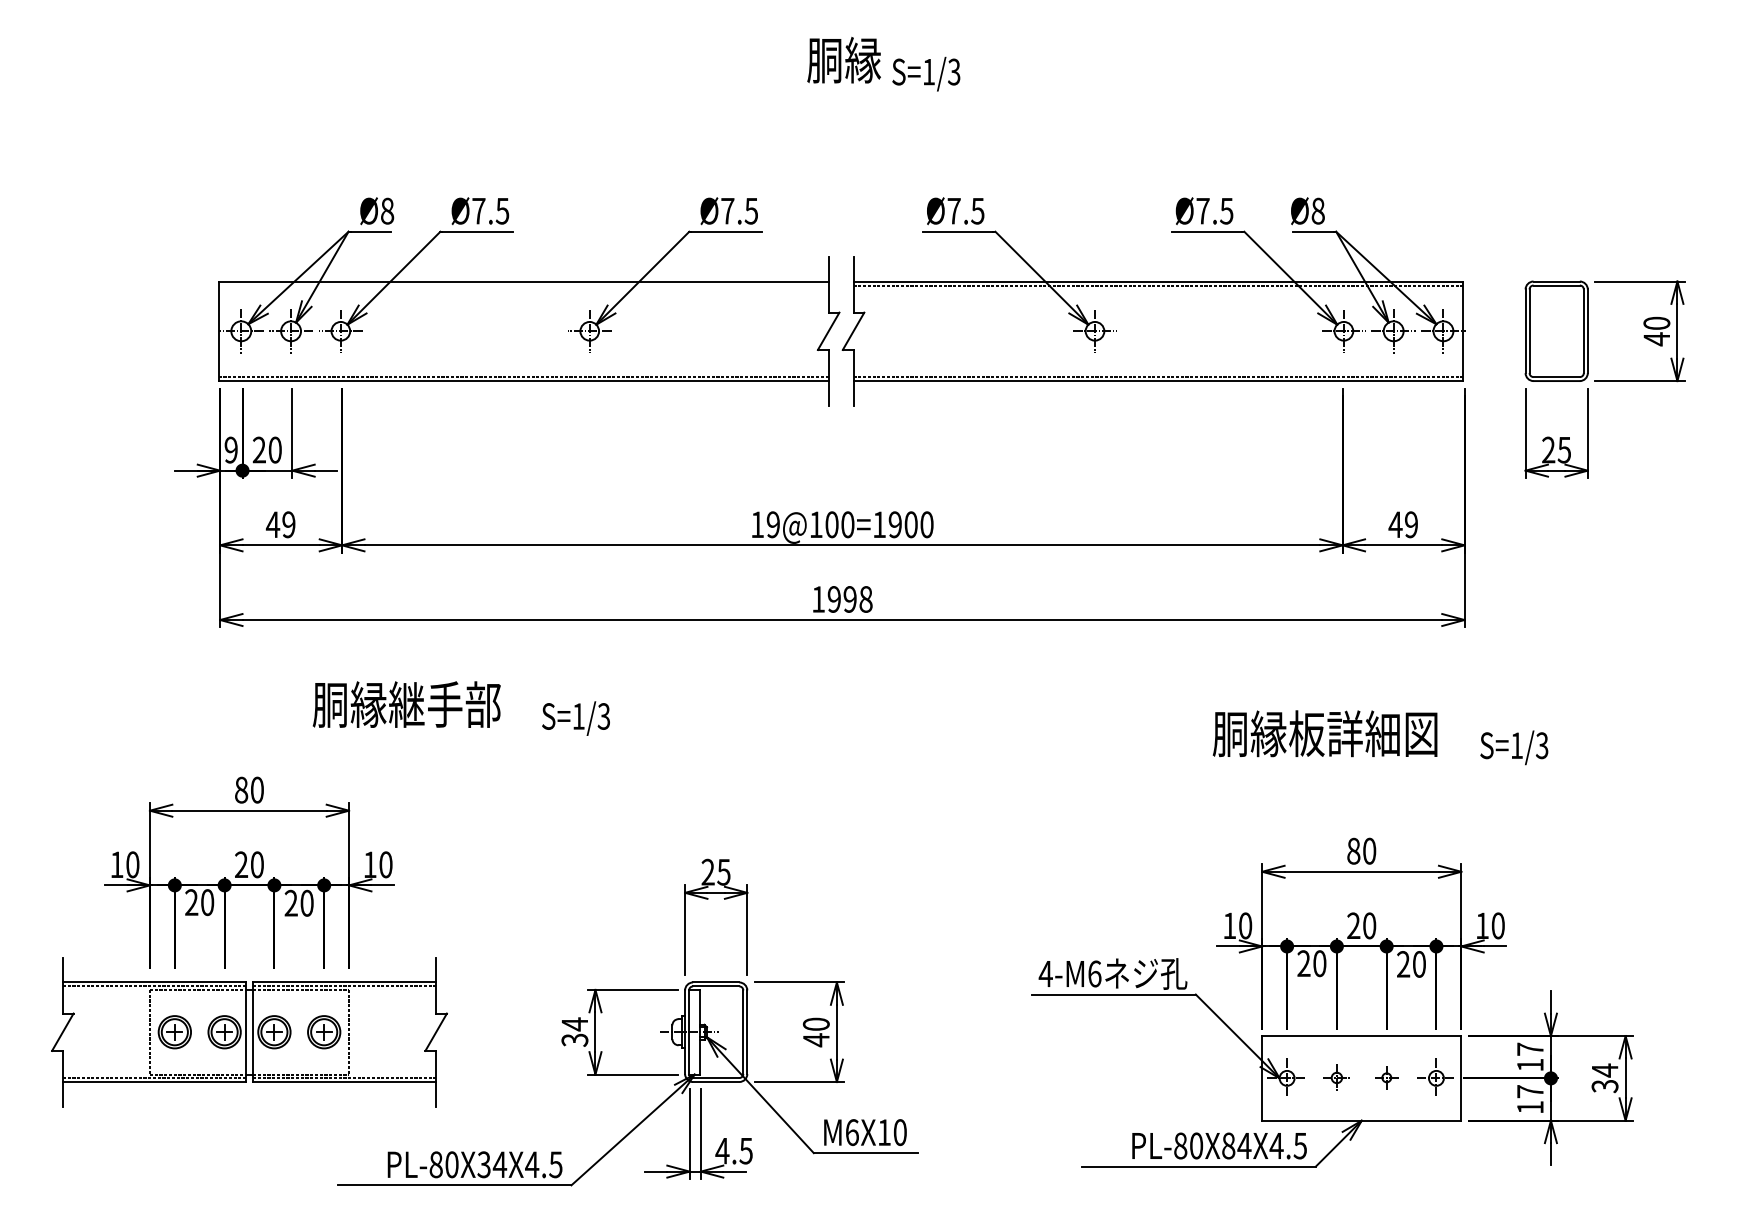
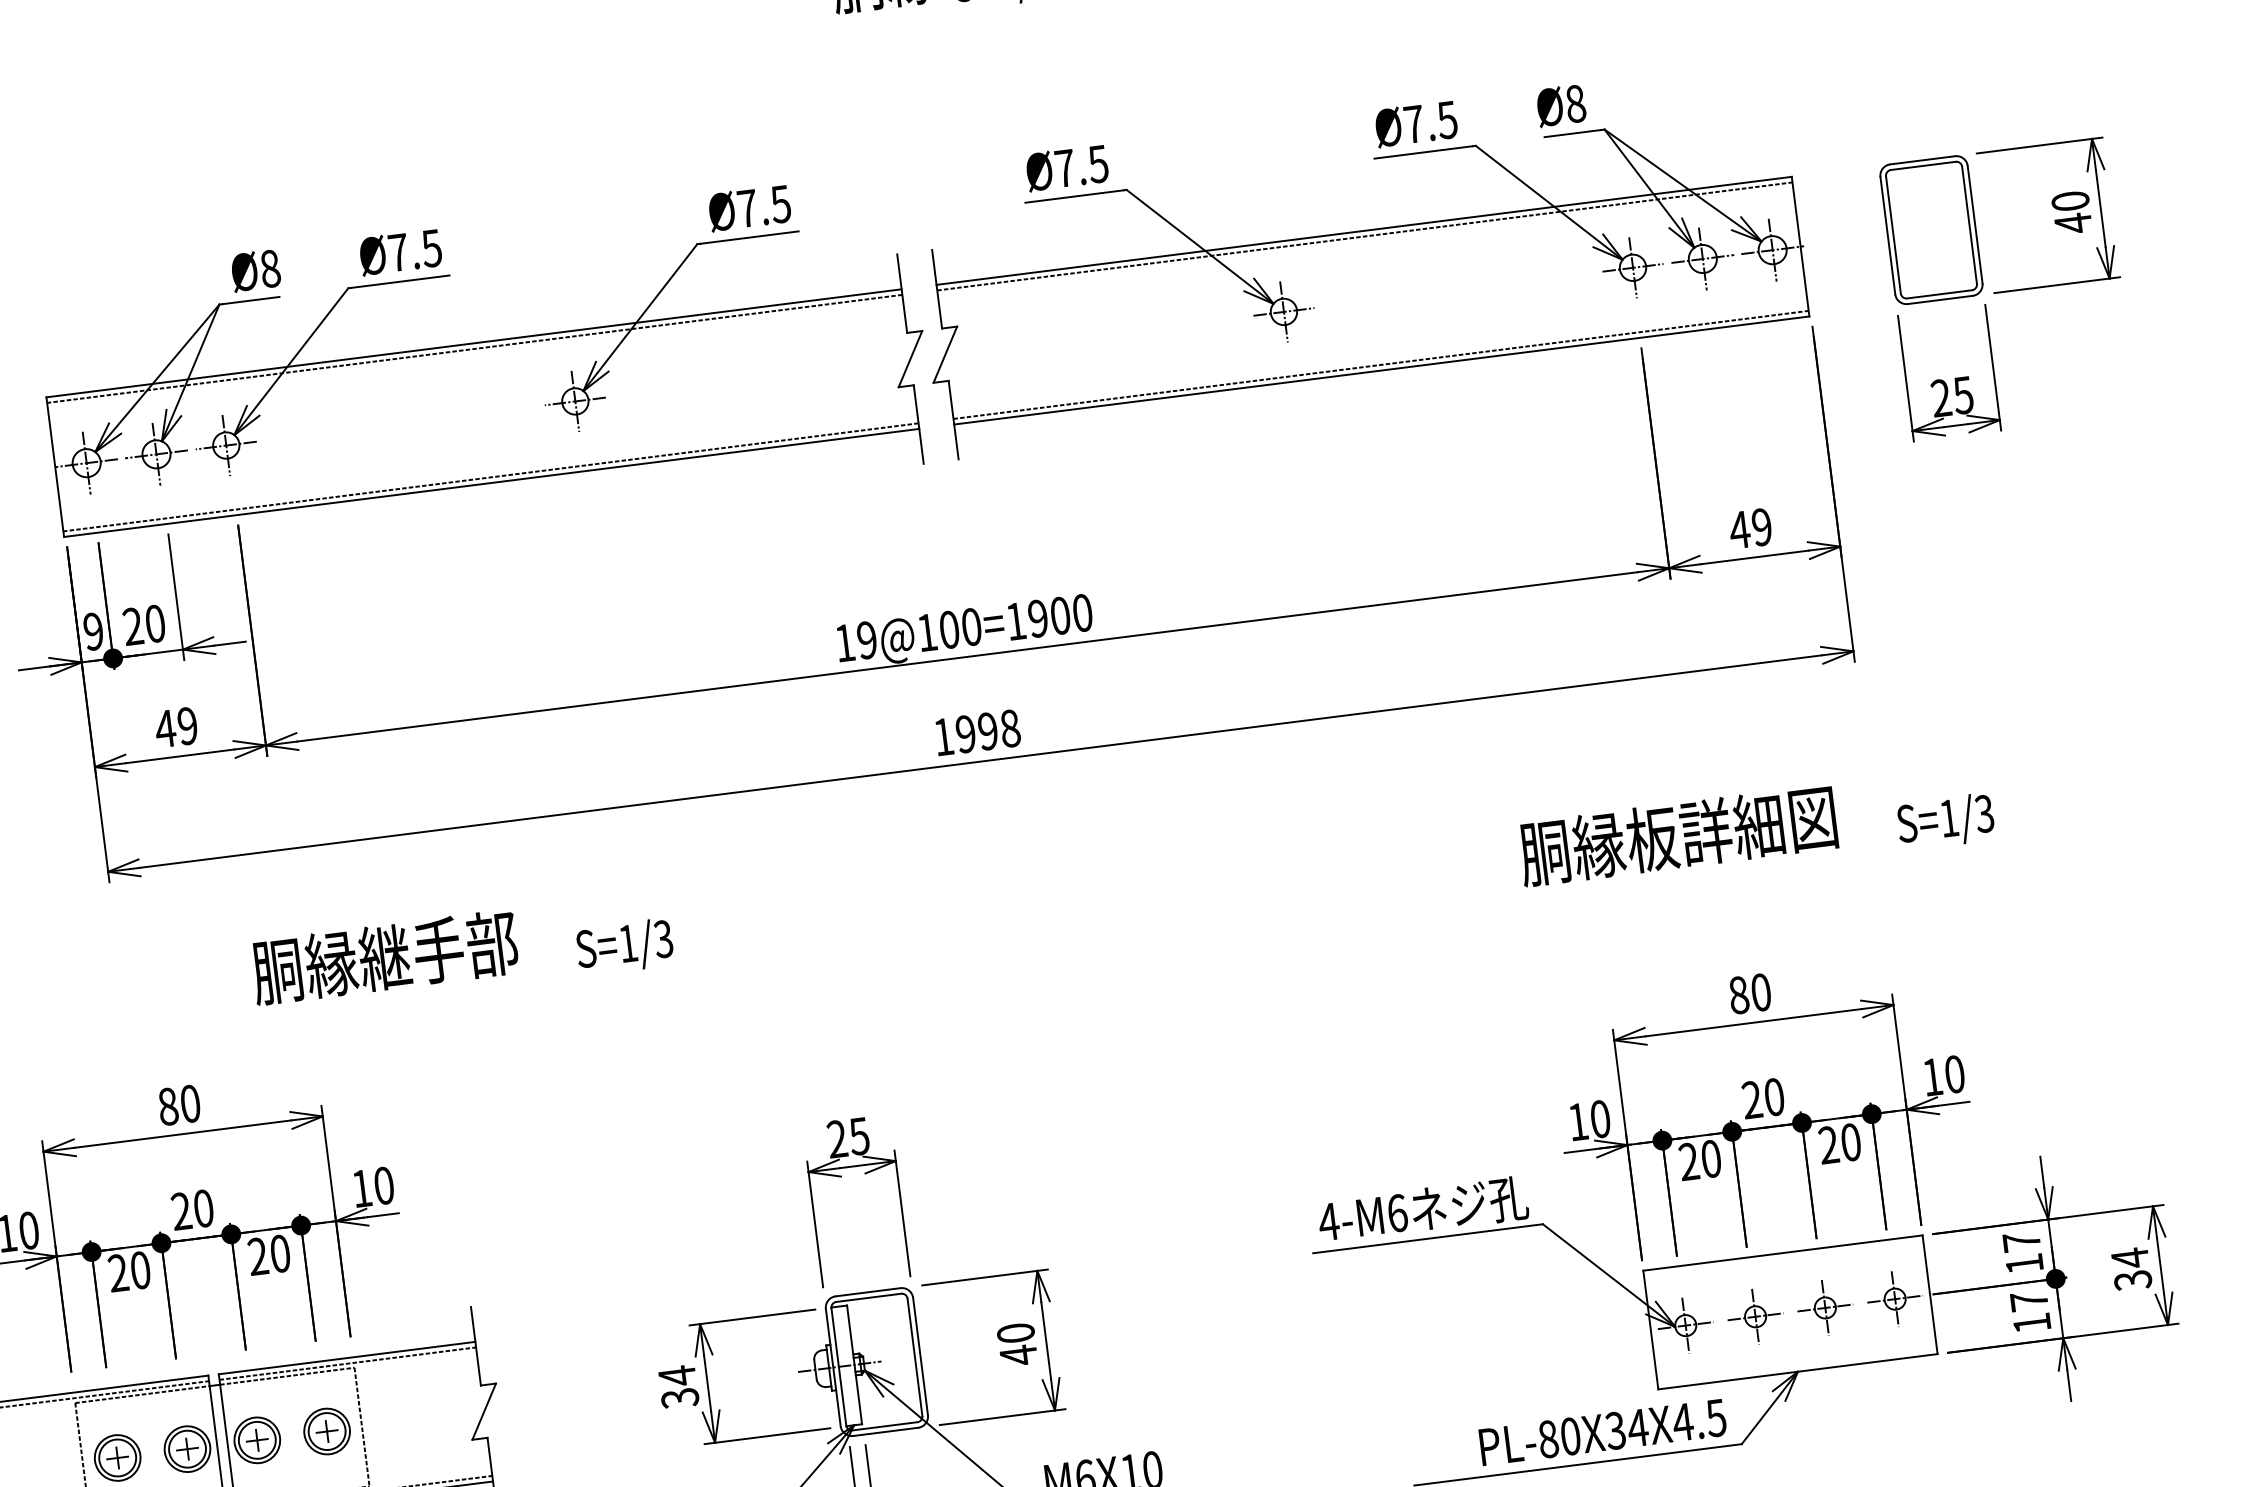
line: (523, 285) -> (474, 348), added
part: (1336, 1076) -> (1754, 1314), size x1.43
part: (1386, 1076) -> (1824, 1305), size x1.67
text: (1228, 1145) -> (1615, 1430), PL-80X84X4.5 -> PL-80X34X4.5

